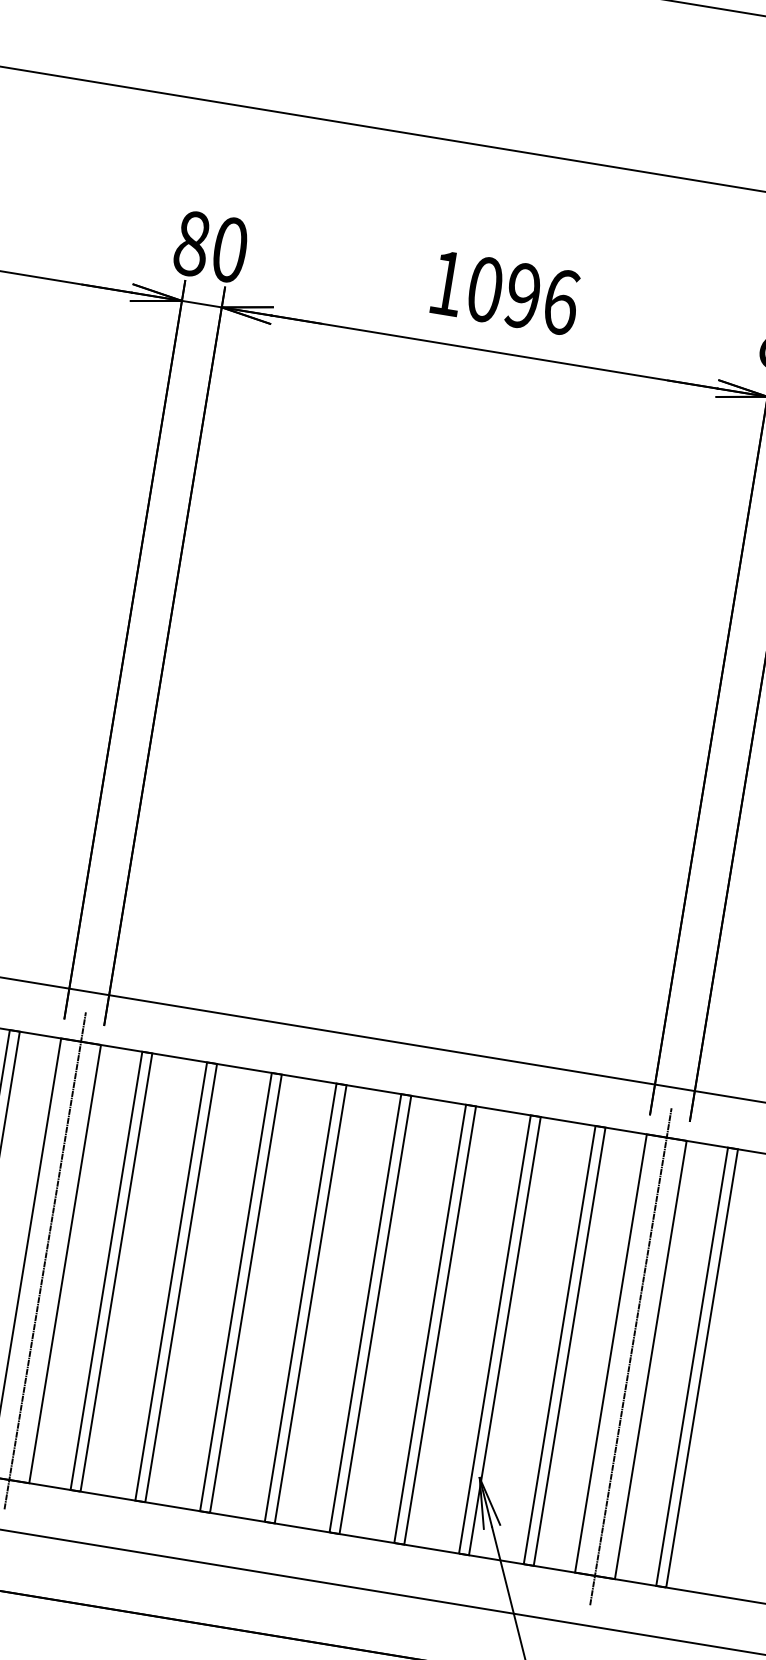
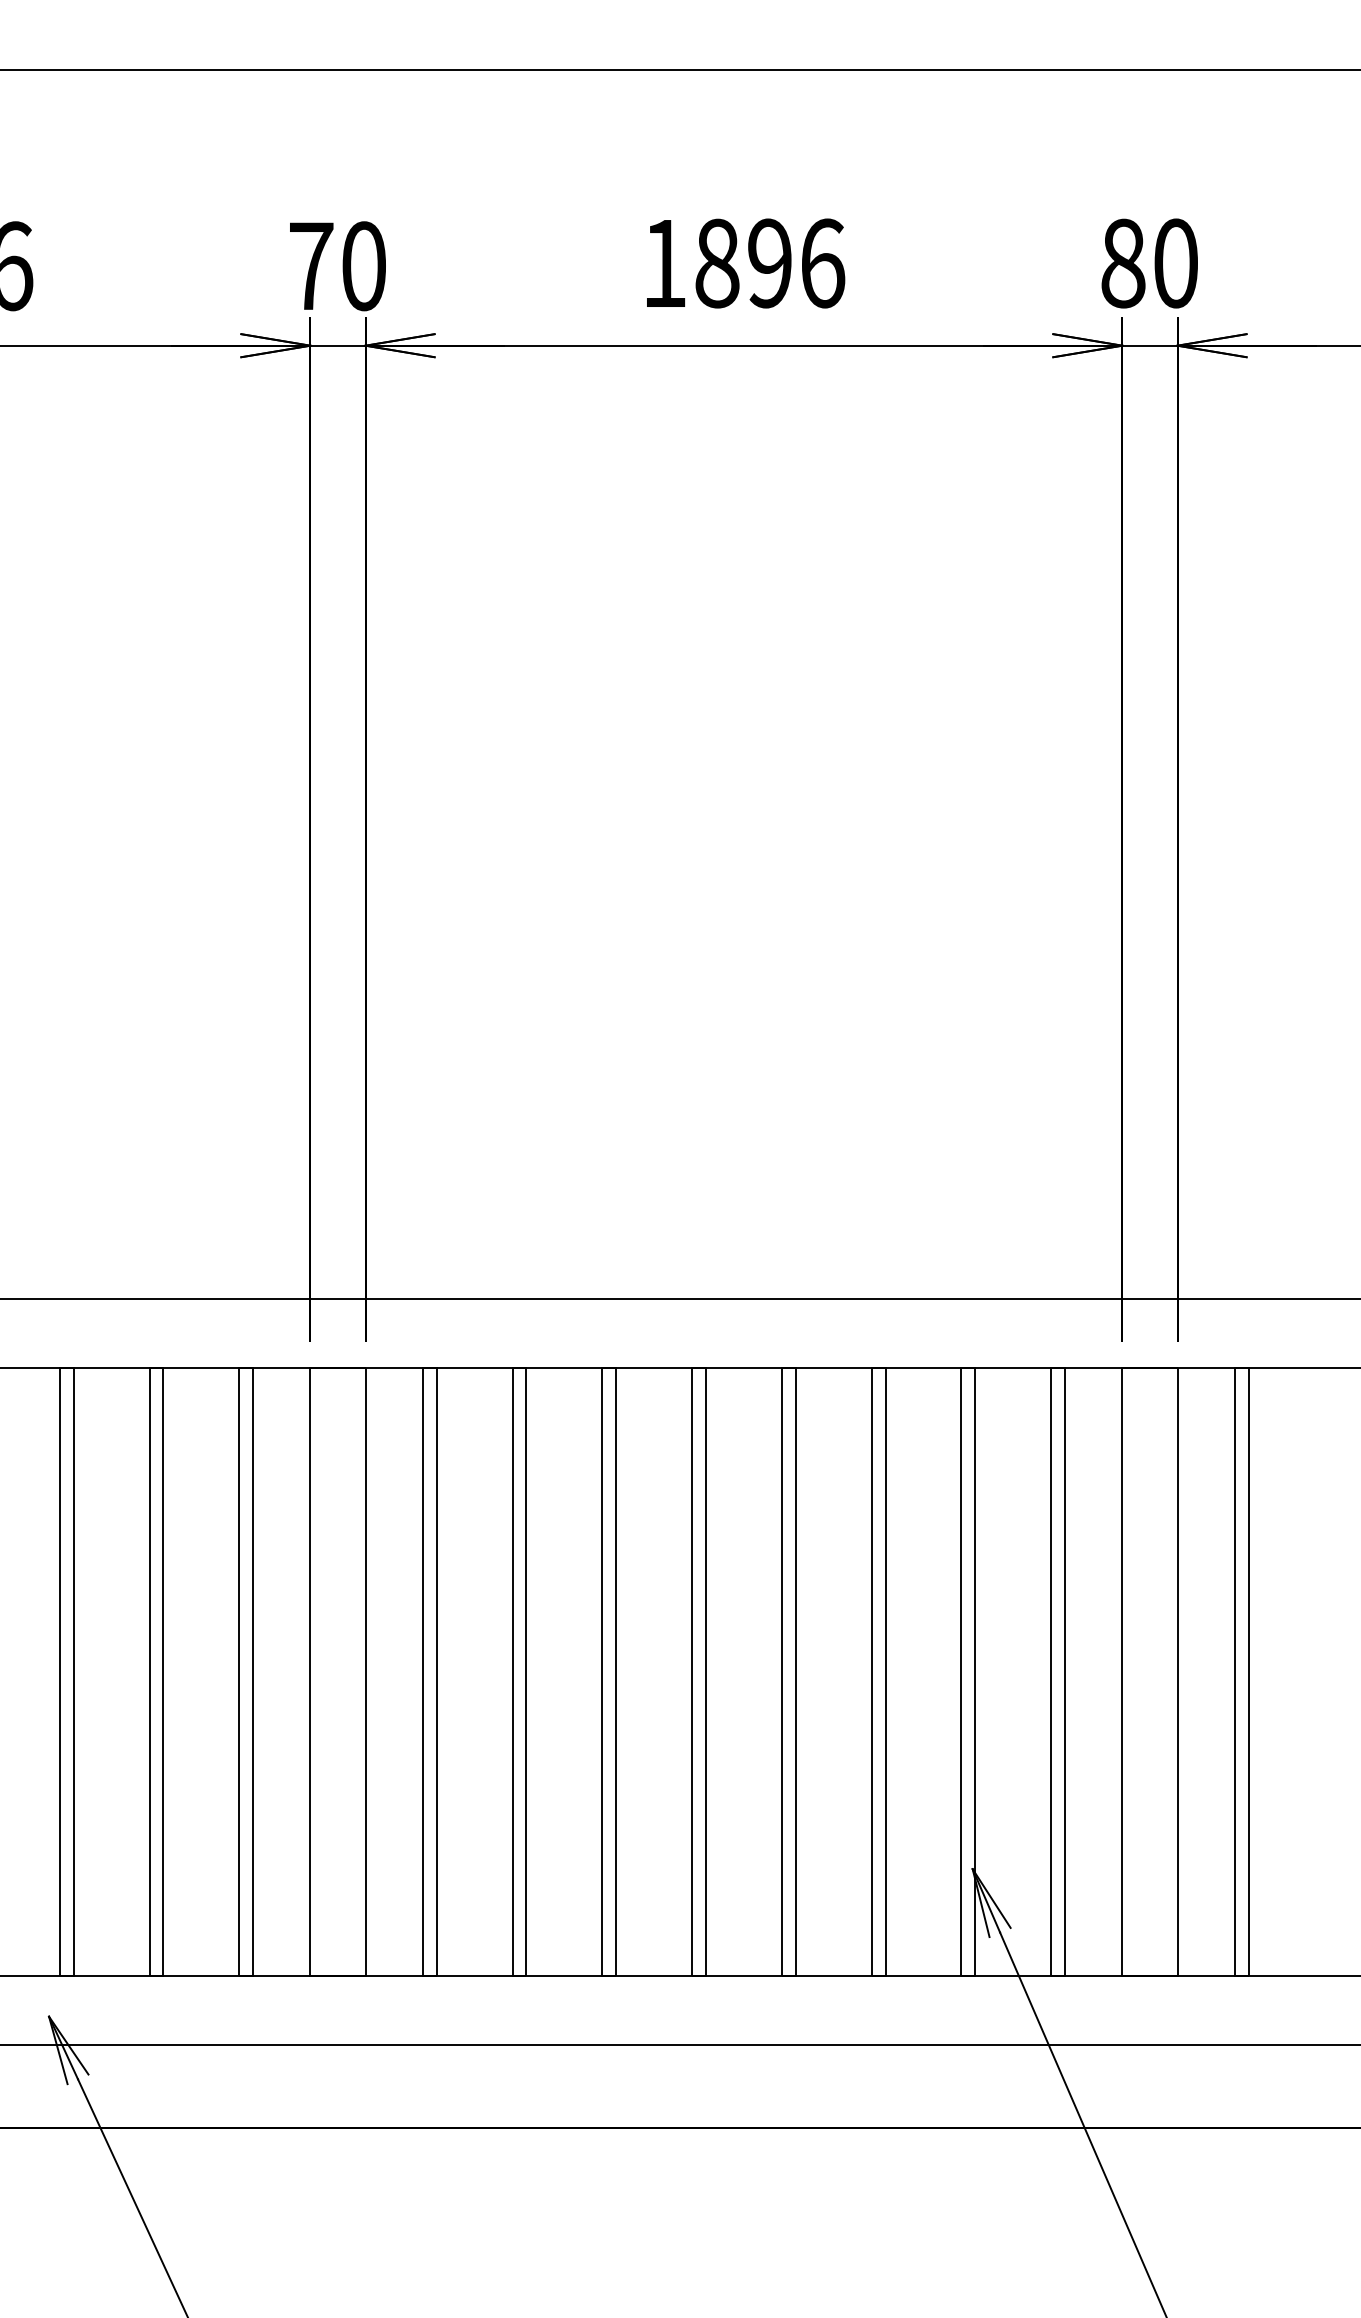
text: (192, 243) -> (311, 266), 80 -> 70
text: (485, 289) -> (717, 263), 1096 -> 1896
line: (45, 1260) -> (338, 1671), removed
line: (630, 1356) -> (1149, 1671), removed

